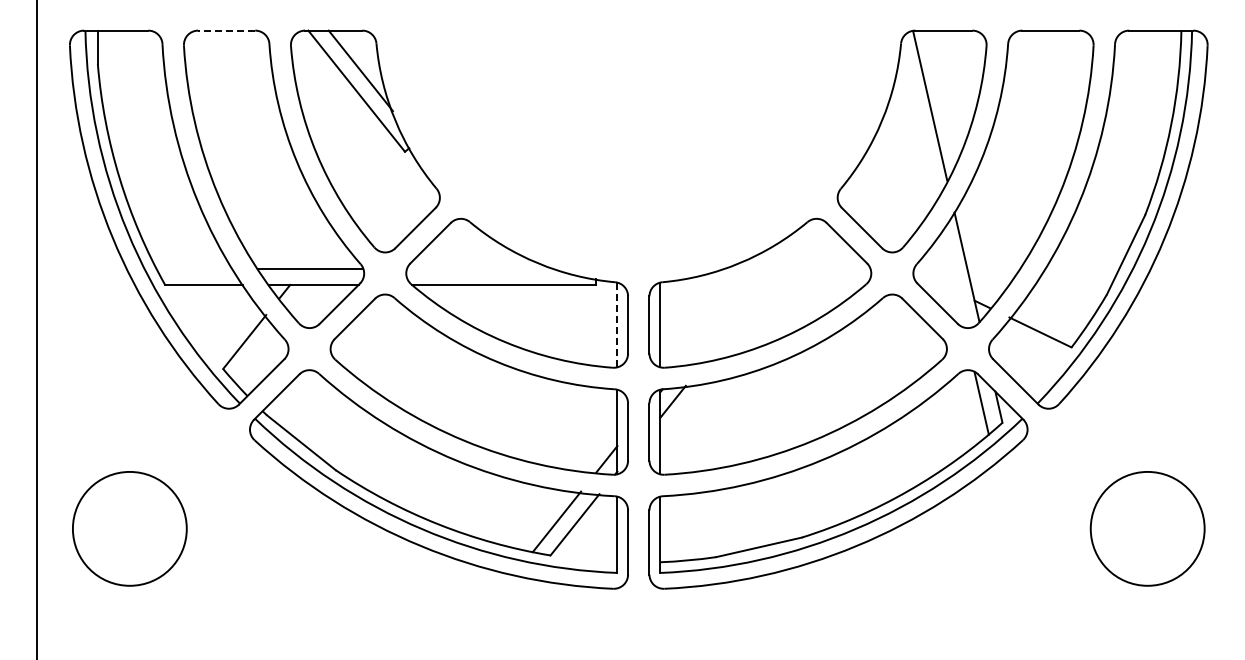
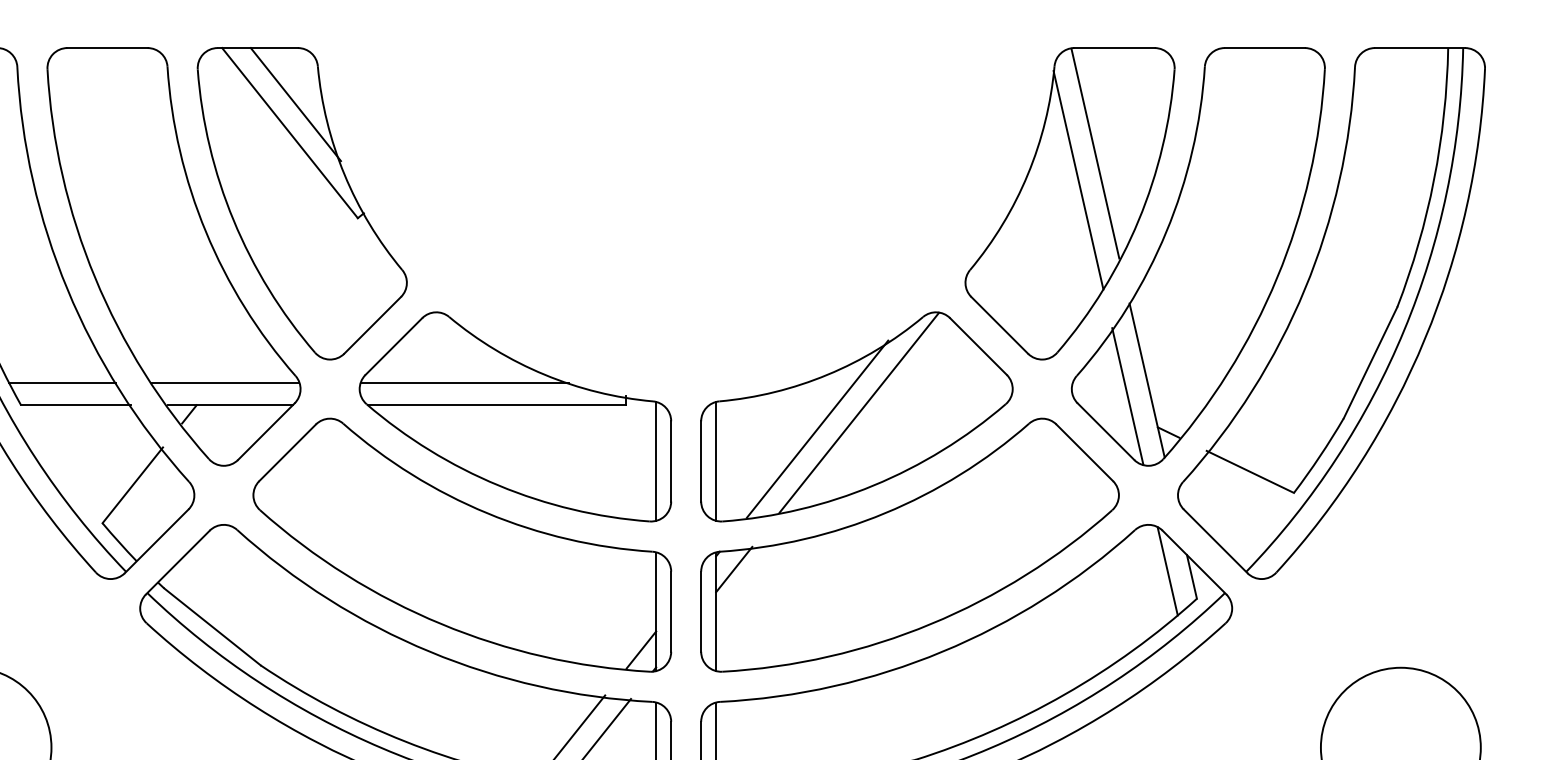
line: (226, 30) -> (107, 47), dashed -> solid
line: (917, 124) -> (1077, 179), added
line: (194, 269) -> (62, 383), added
line: (481, 269) -> (465, 383), added
line: (953, 278) -> (1128, 396), added
line: (761, 290) -> (858, 412), added
line: (732, 301) -> (817, 428), added
line: (617, 324) -> (656, 460), dashed -> solid

